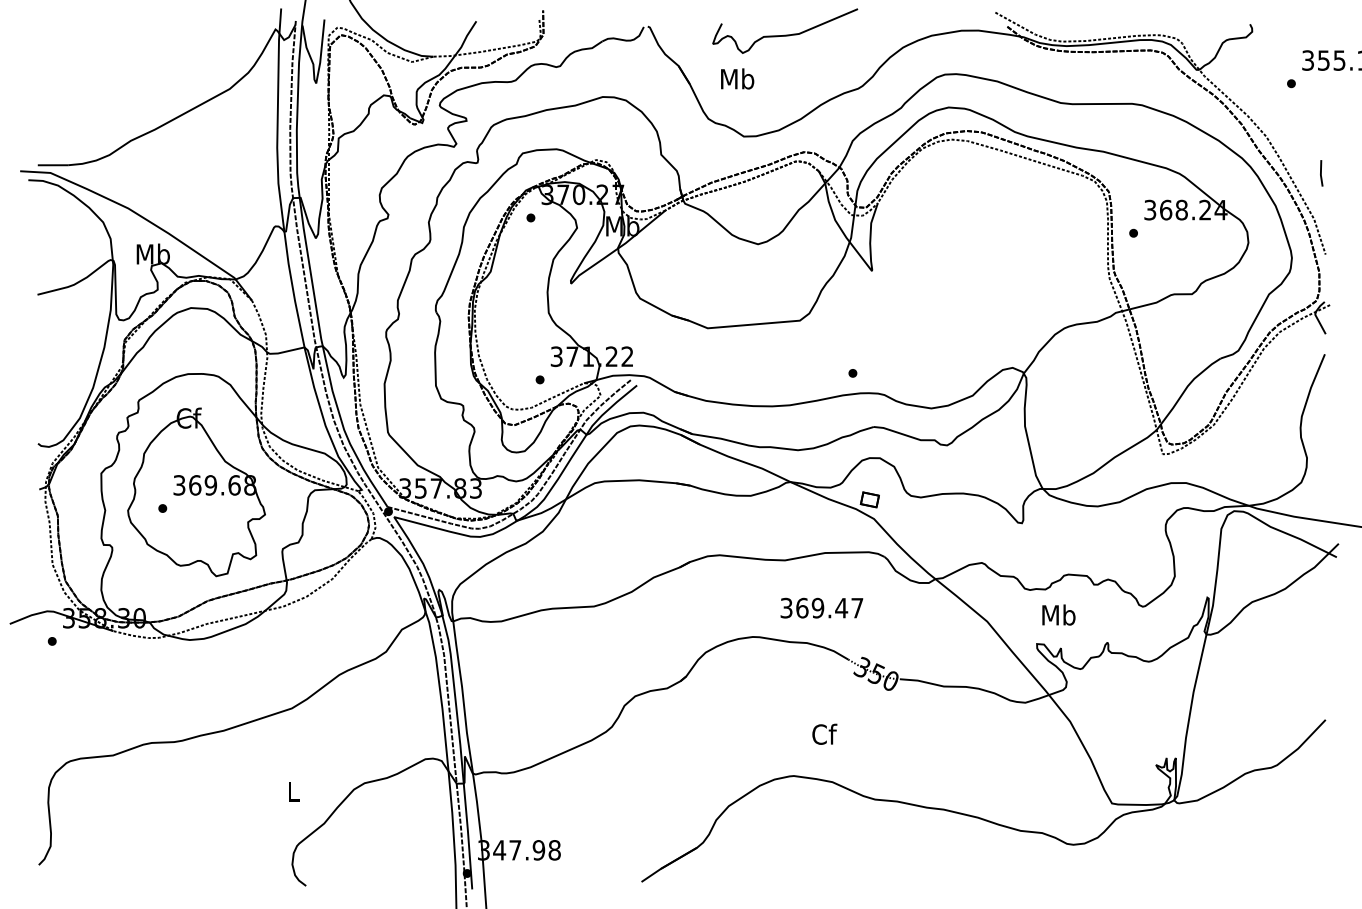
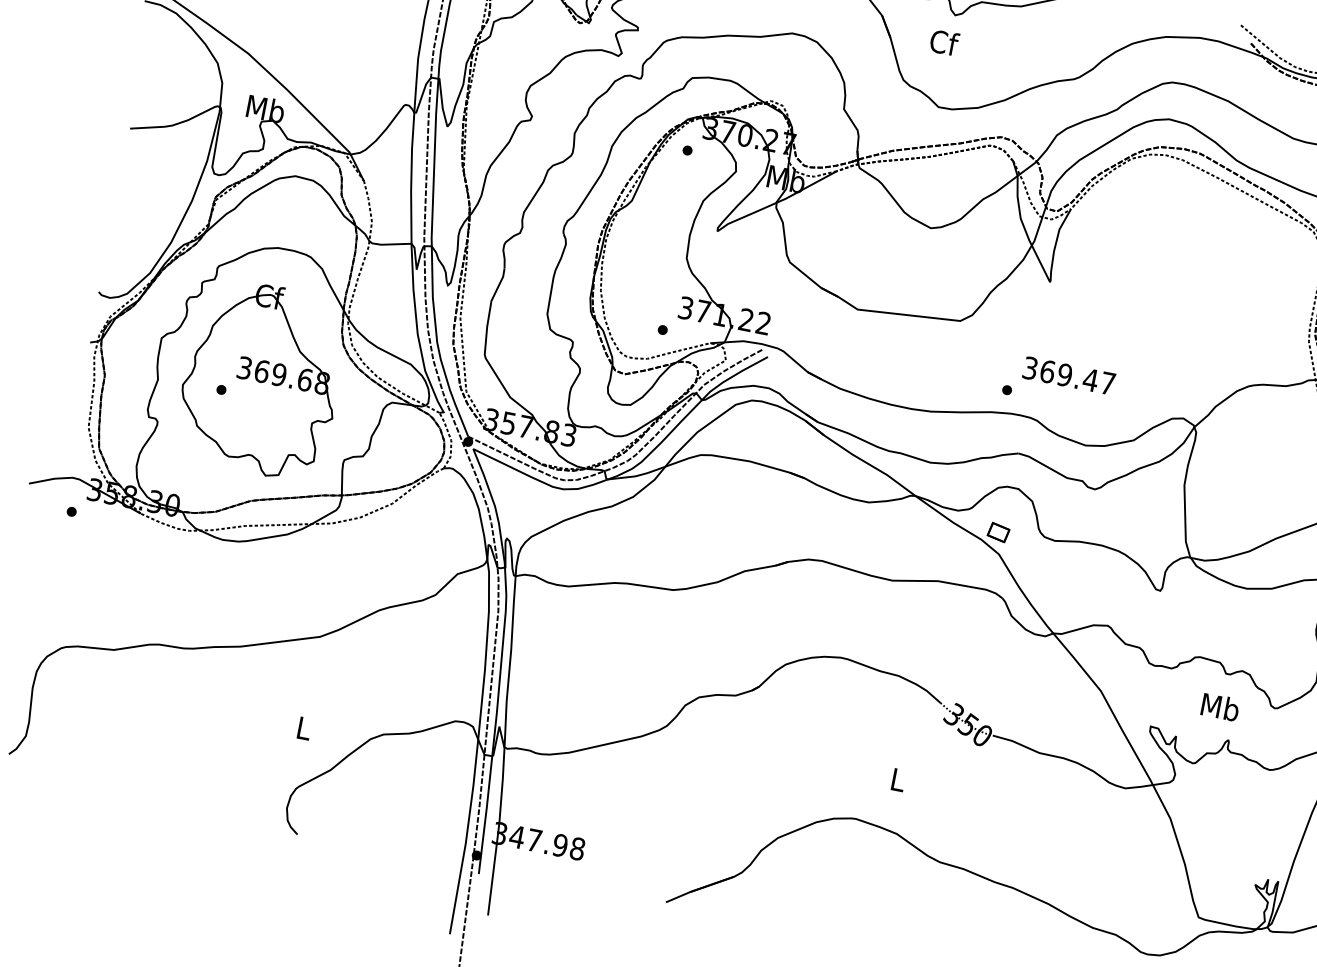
text: (737, 78) -> (944, 42), Mb -> Cf
text: (821, 607) -> (1068, 375), moved
text: (1058, 614) -> (1220, 706), moved
text: (824, 733) -> (898, 778), Cf -> L

